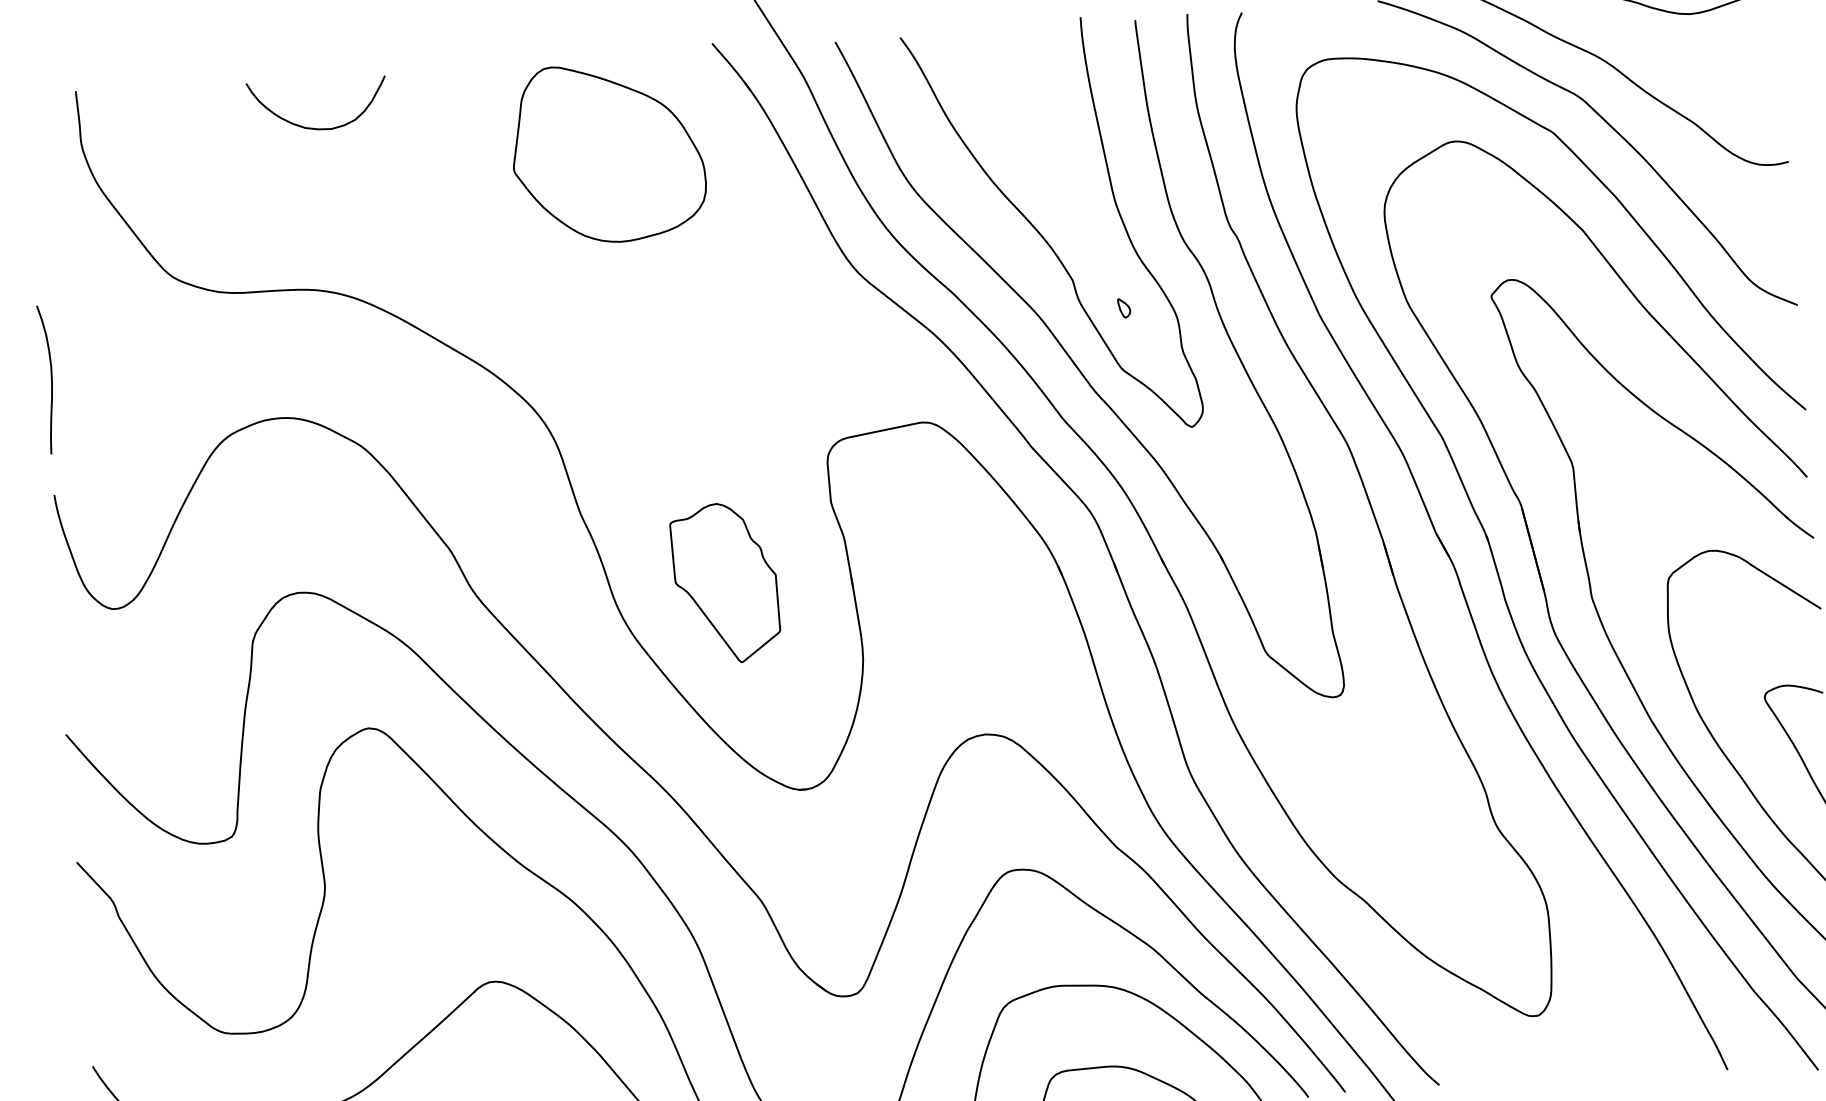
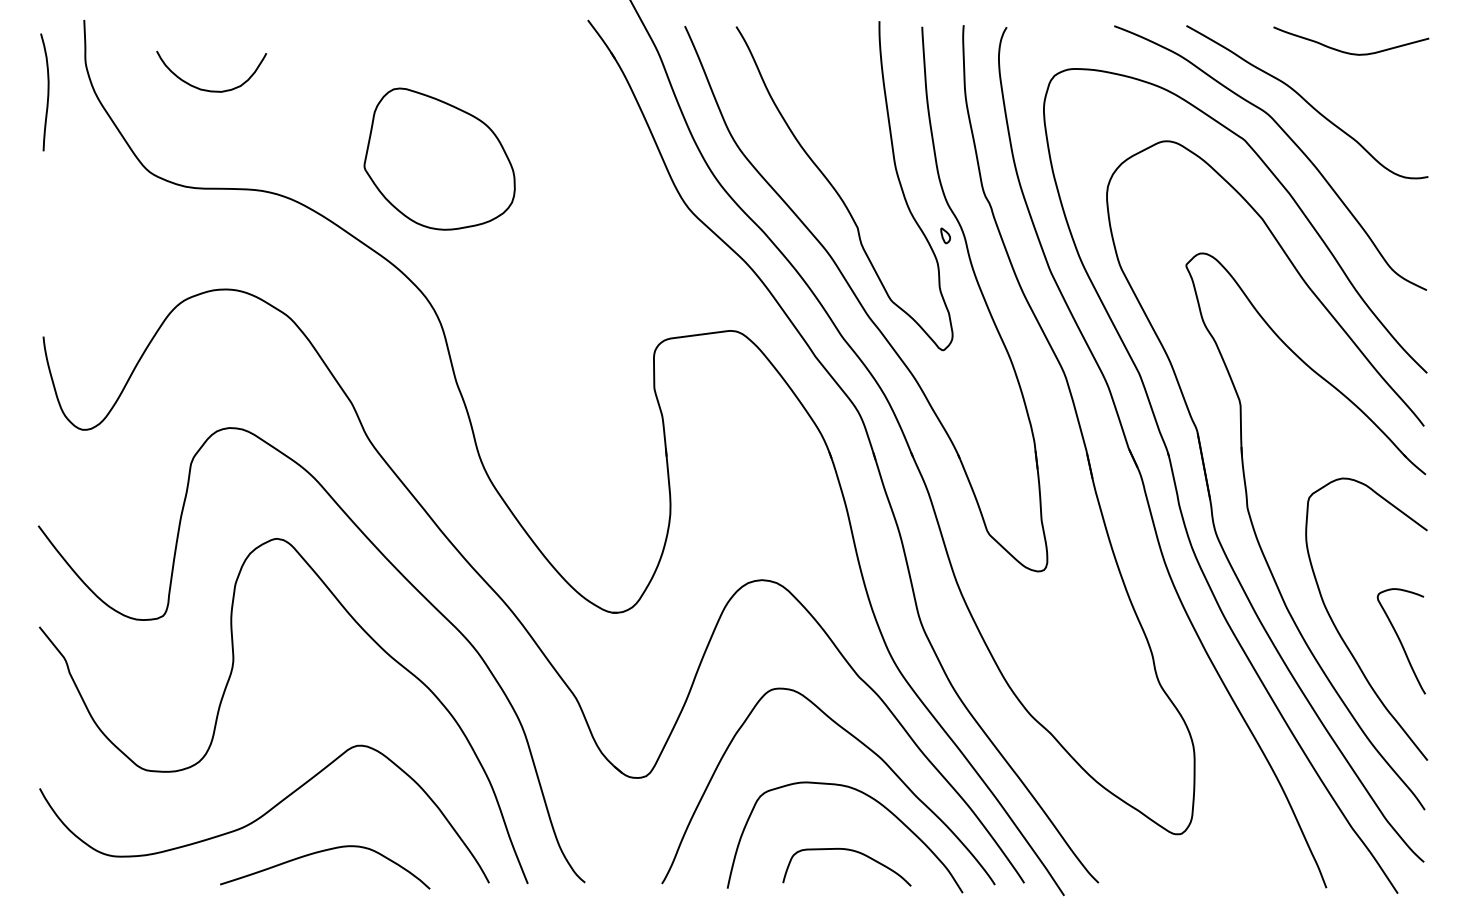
curve: (313, 127) -> (207, 89), moved
part: (607, 152) -> (439, 158), moved
part: (1124, 307) -> (945, 235), moved
curve: (50, 379) -> (47, 92), moved
part: (725, 582) -> (566, 445), removed

